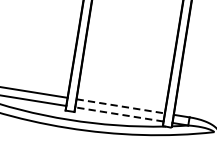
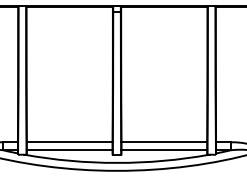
line: (120, 106) -> (164, 142), dashed -> solid
line: (119, 114) -> (164, 150), dashed -> solid

